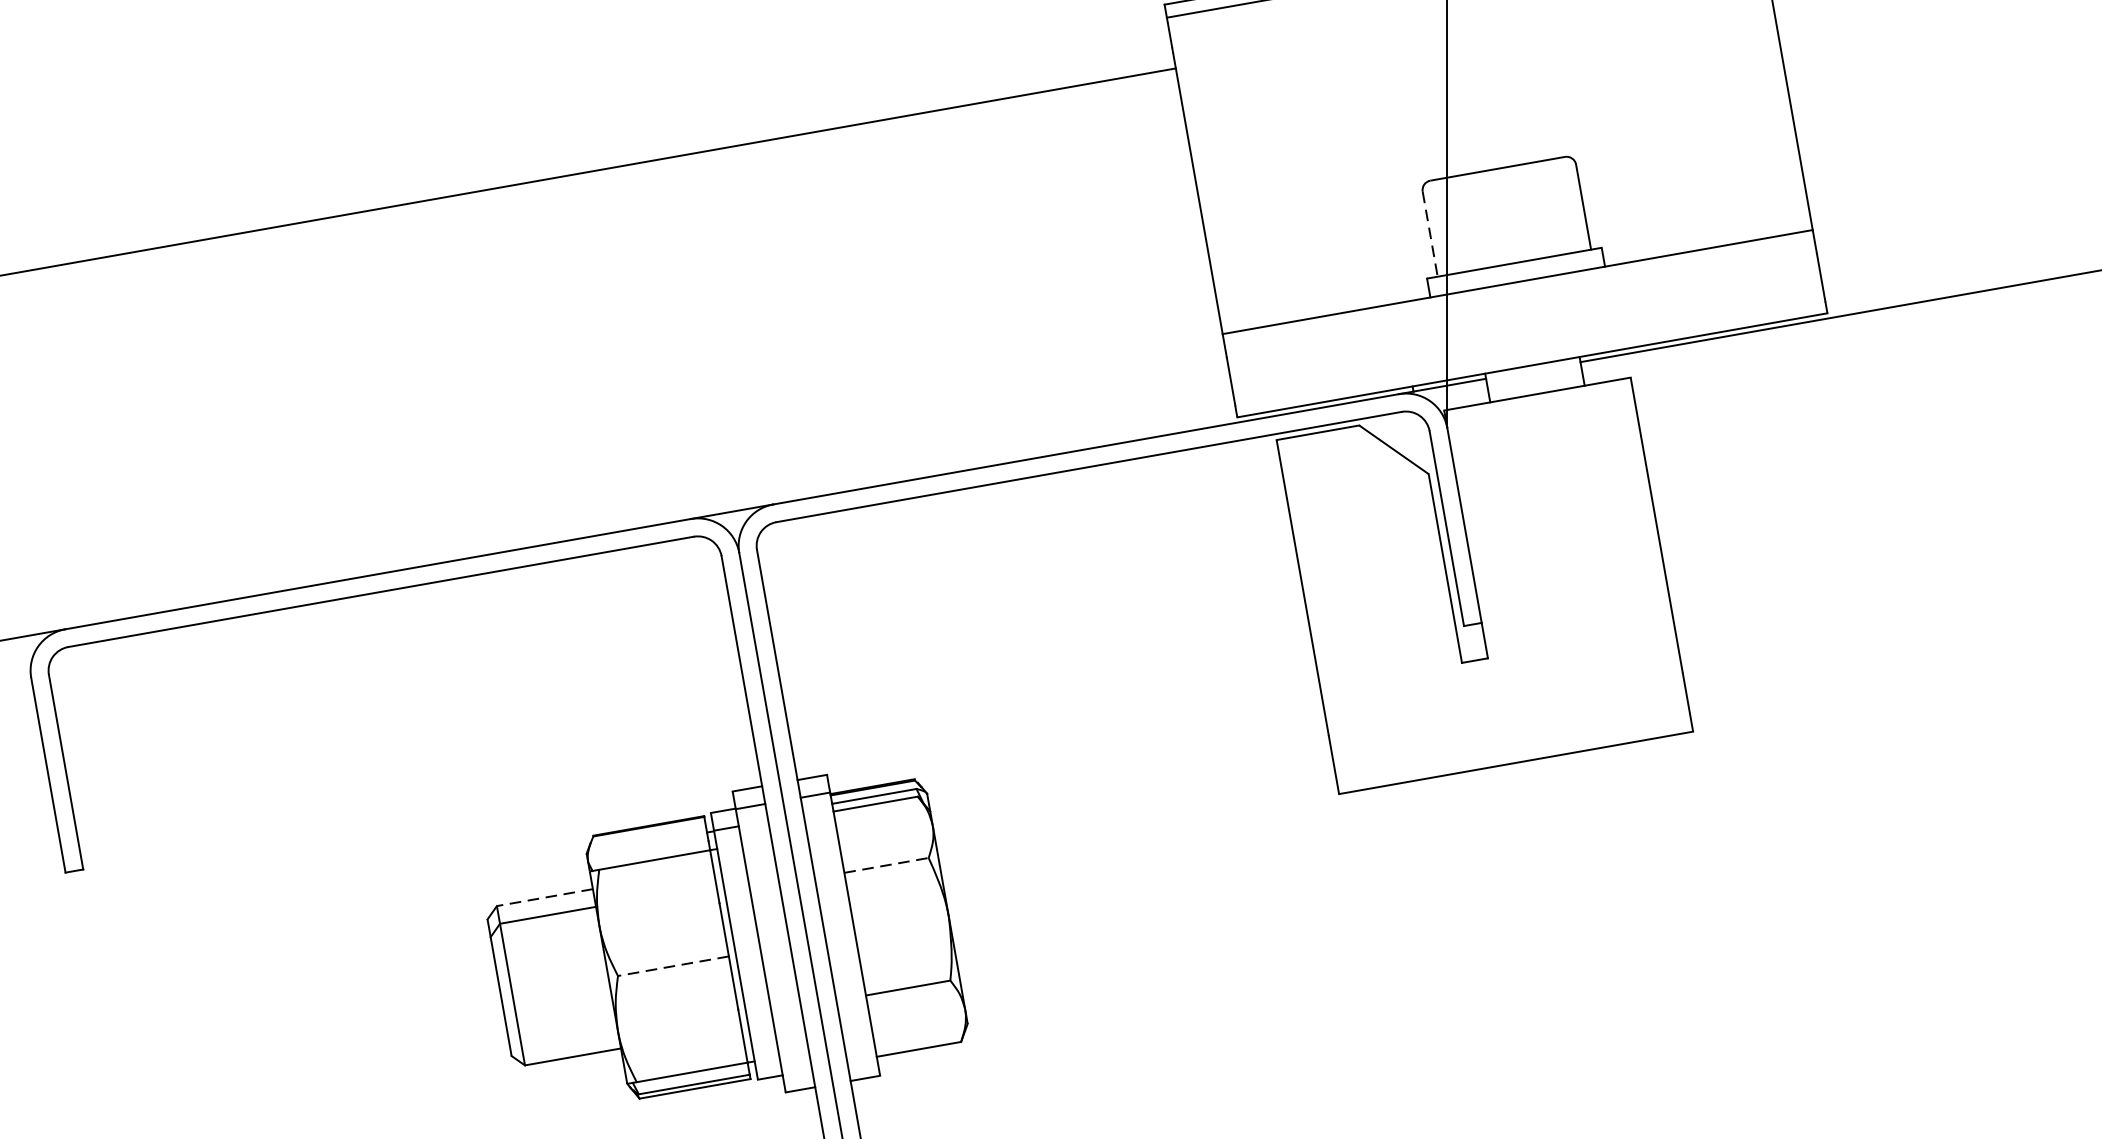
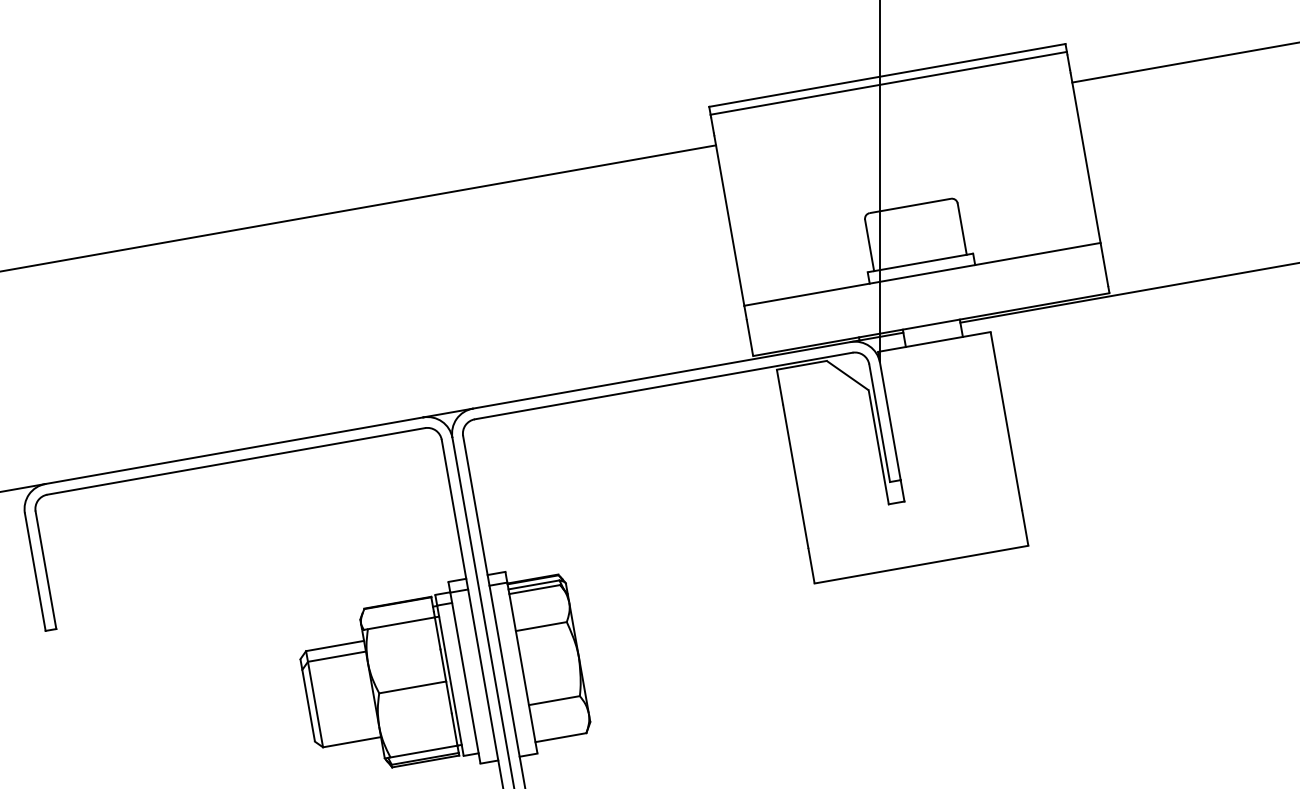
line: (1430, 234) -> (869, 245), dashed -> solid
line: (886, 865) -> (541, 626), dashed -> solid
line: (543, 898) -> (334, 646), dashed -> solid
line: (673, 966) -> (412, 687), dashed -> solid

